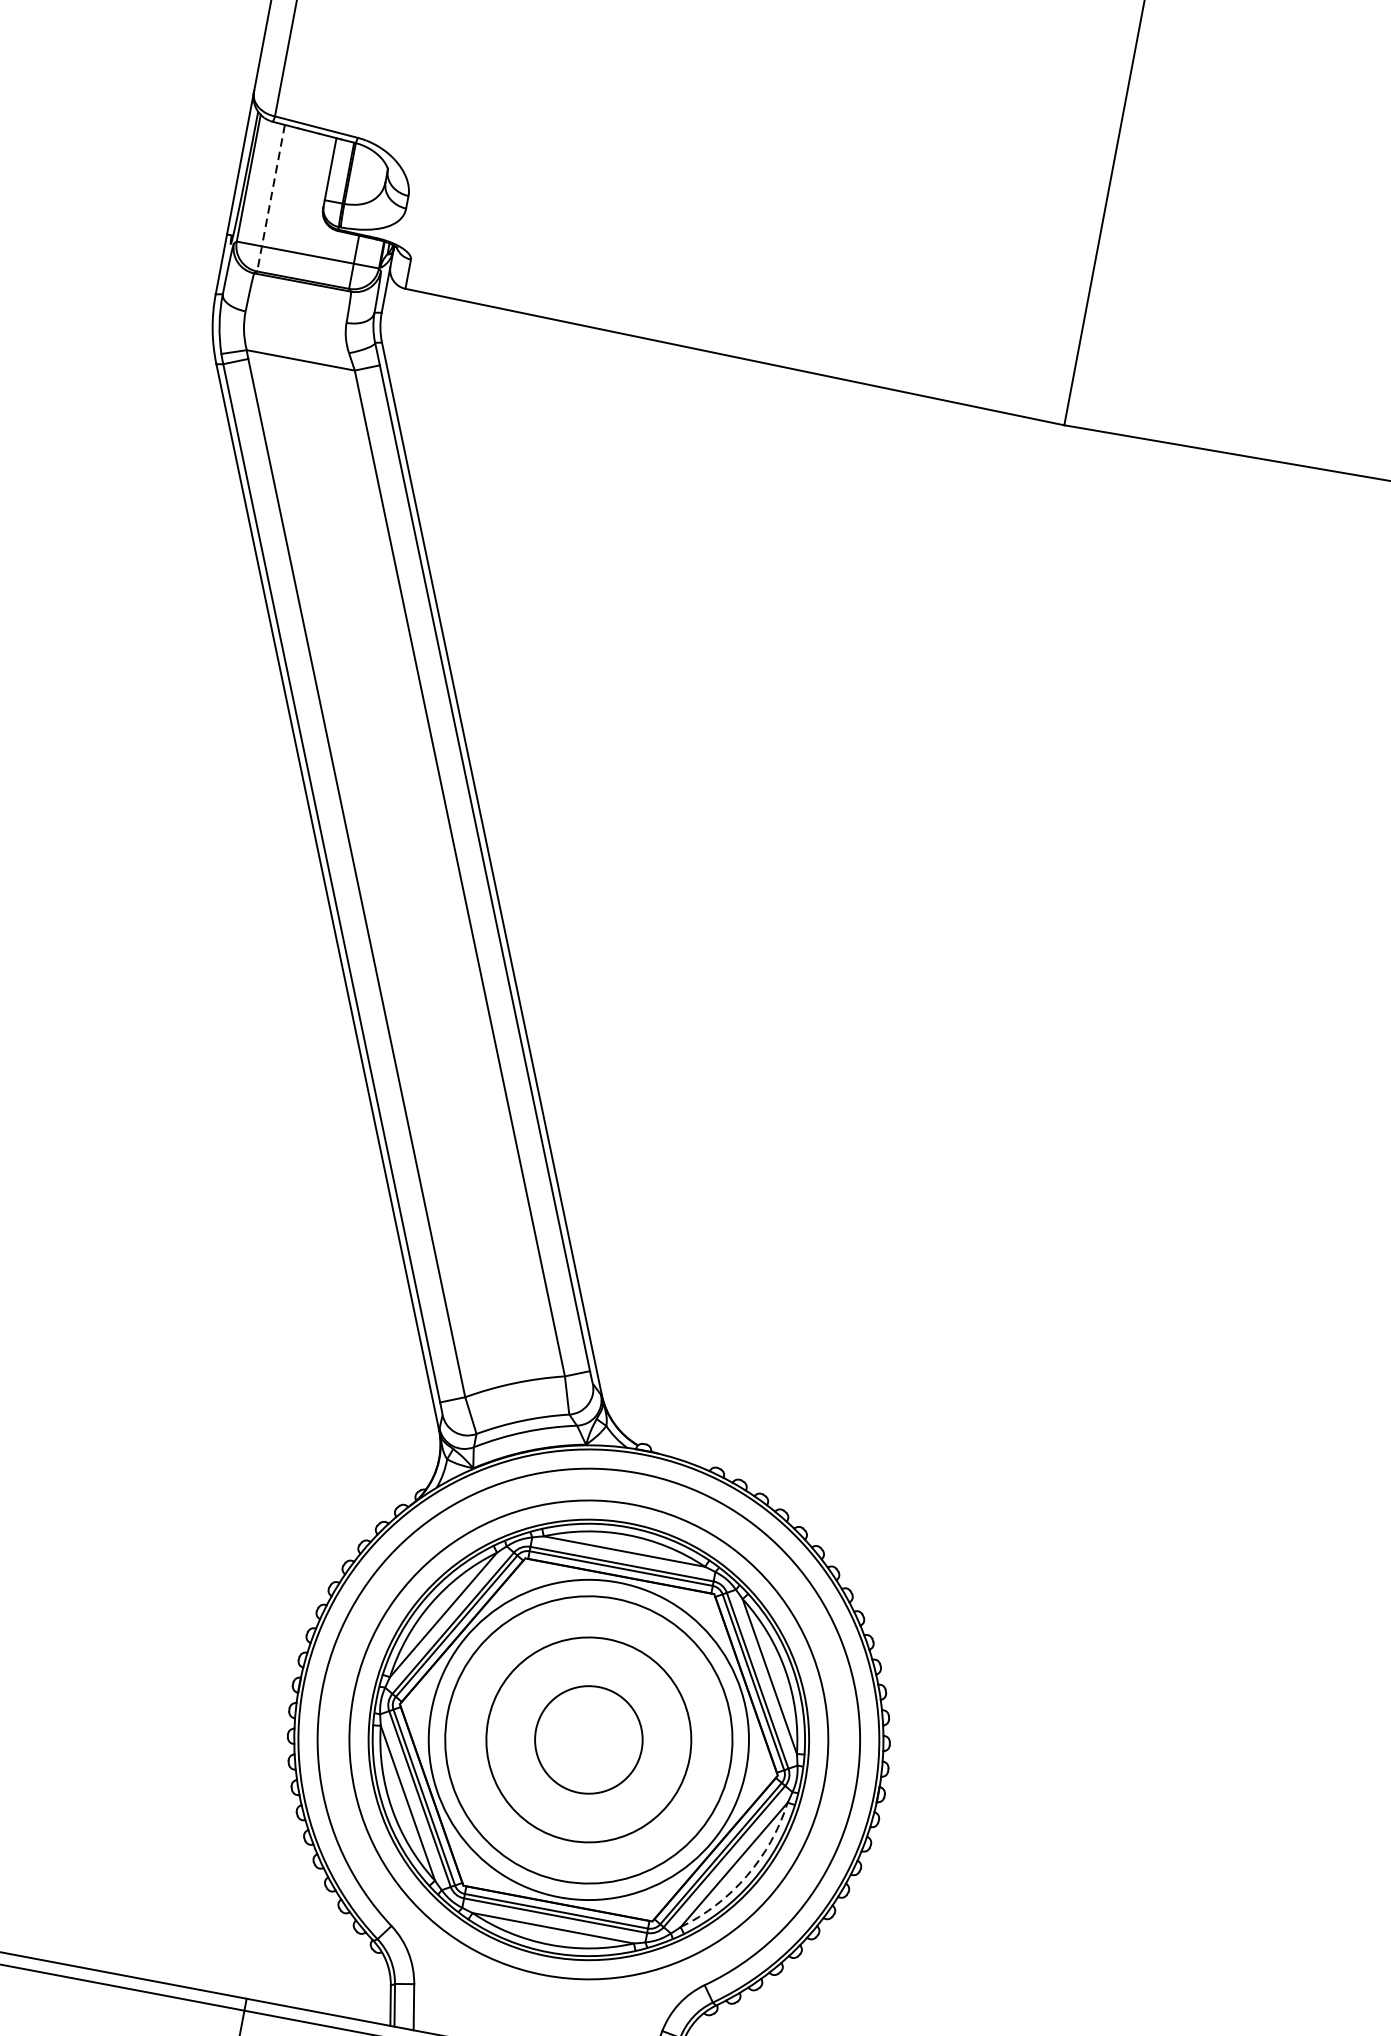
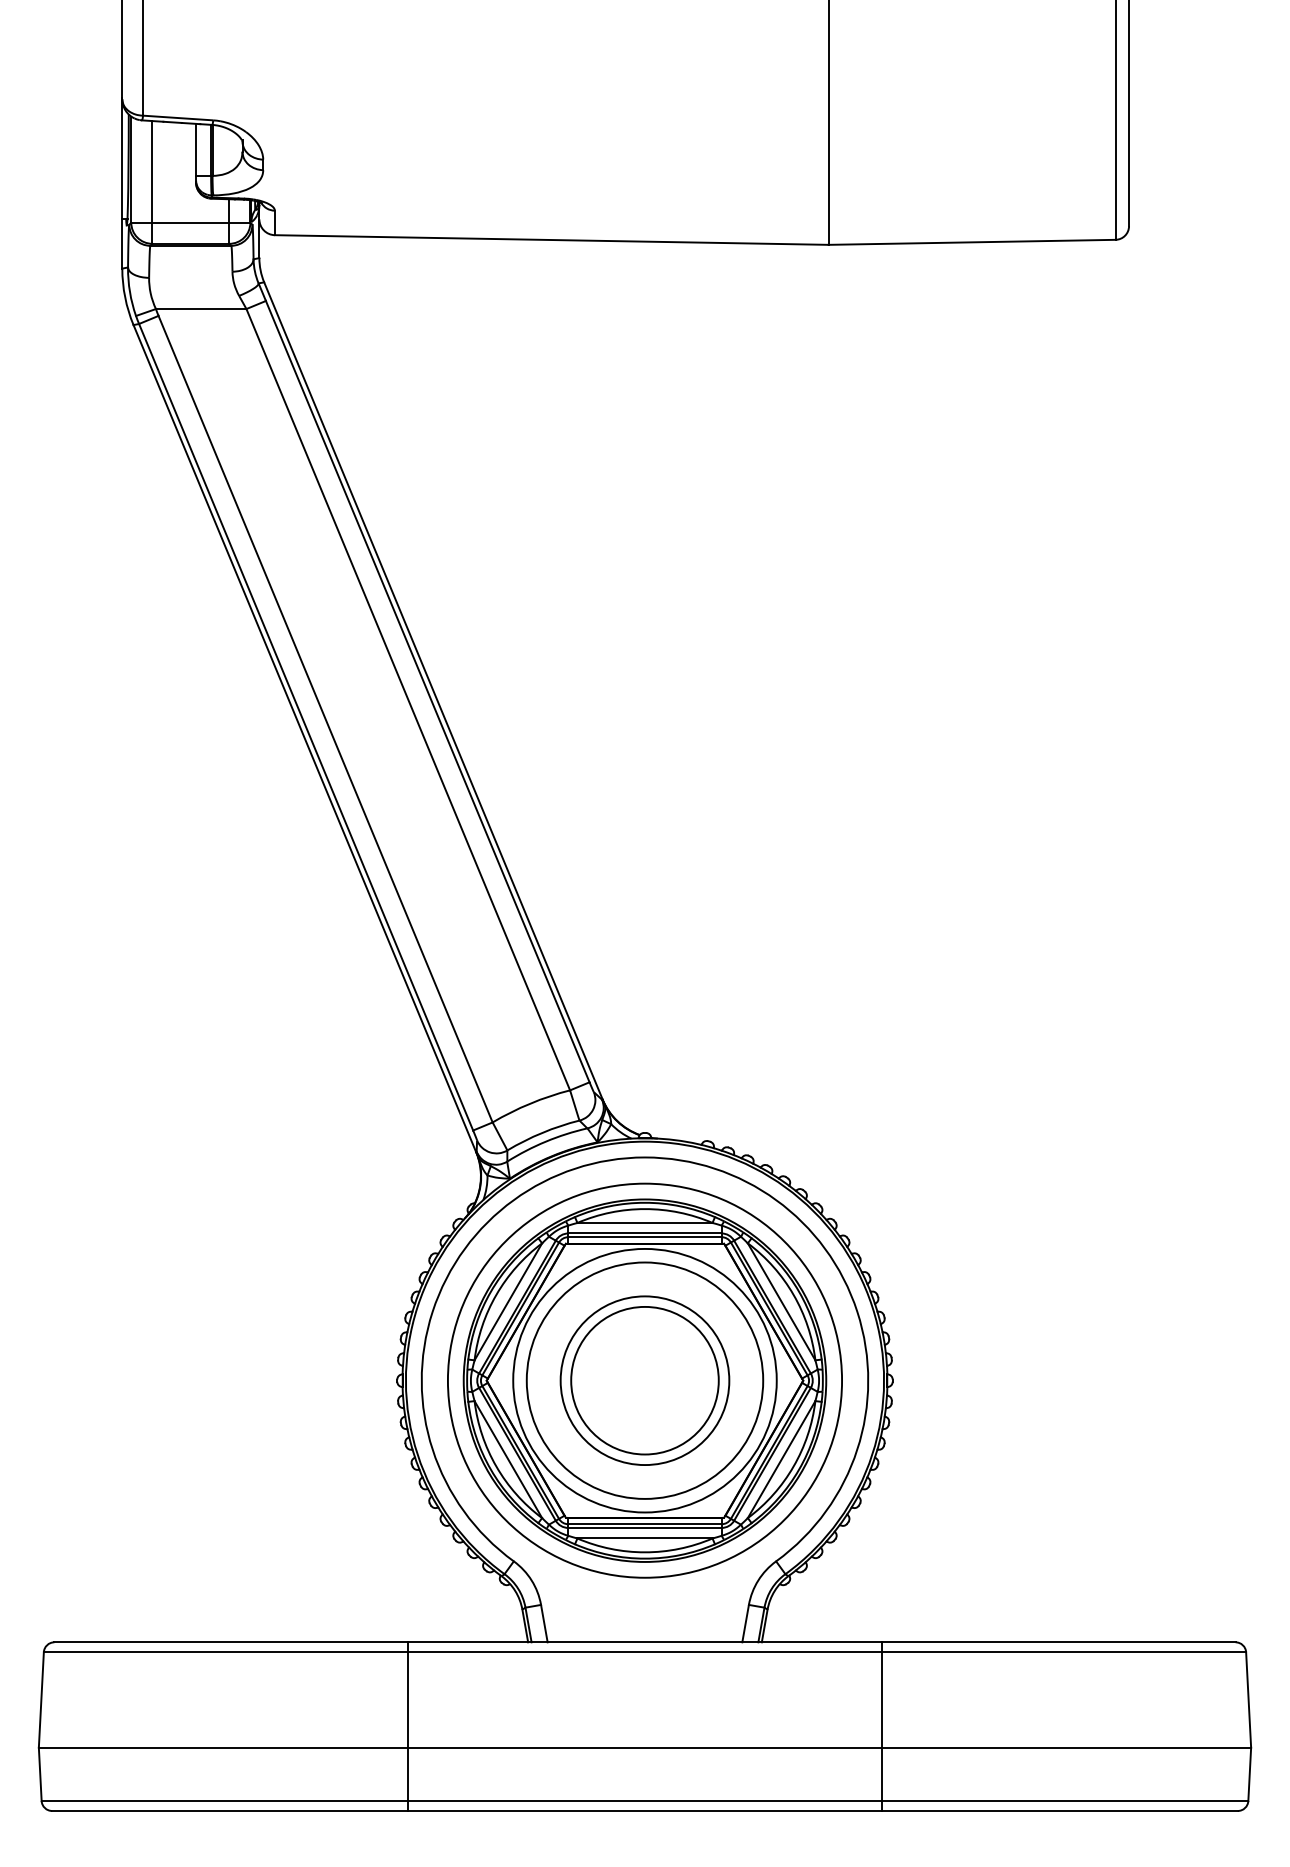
line: (271, 198) -> (152, 182), dashed -> solid
circle: (588, 1739) -> (644, 1380), size x1.67
arc: (746, 1875) -> (793, 1466), dashed -> solid

